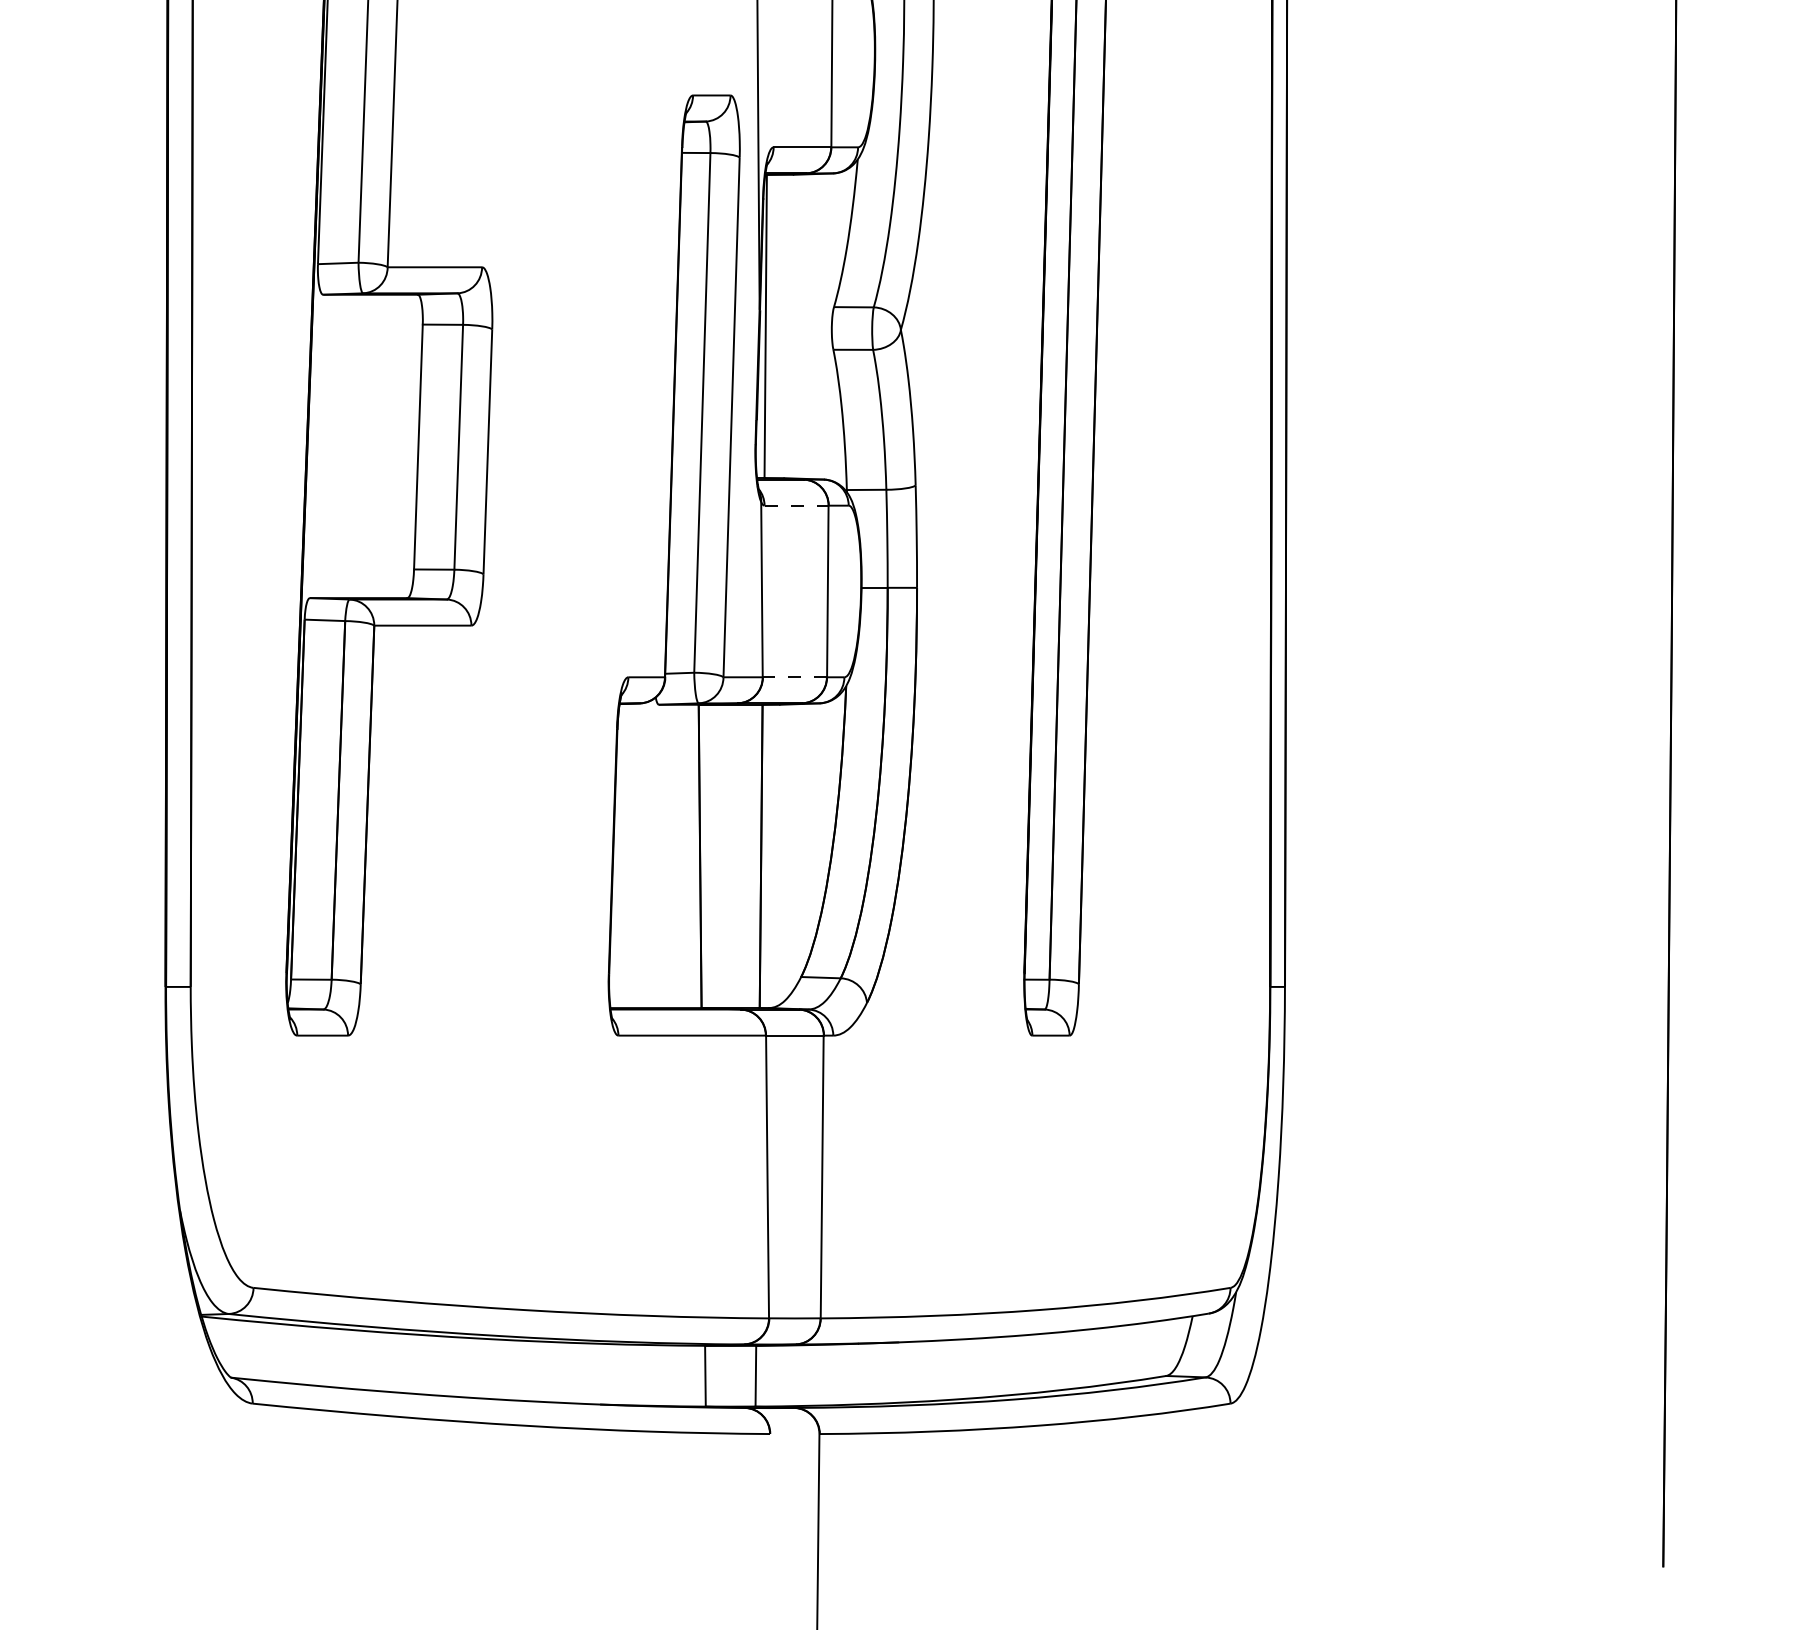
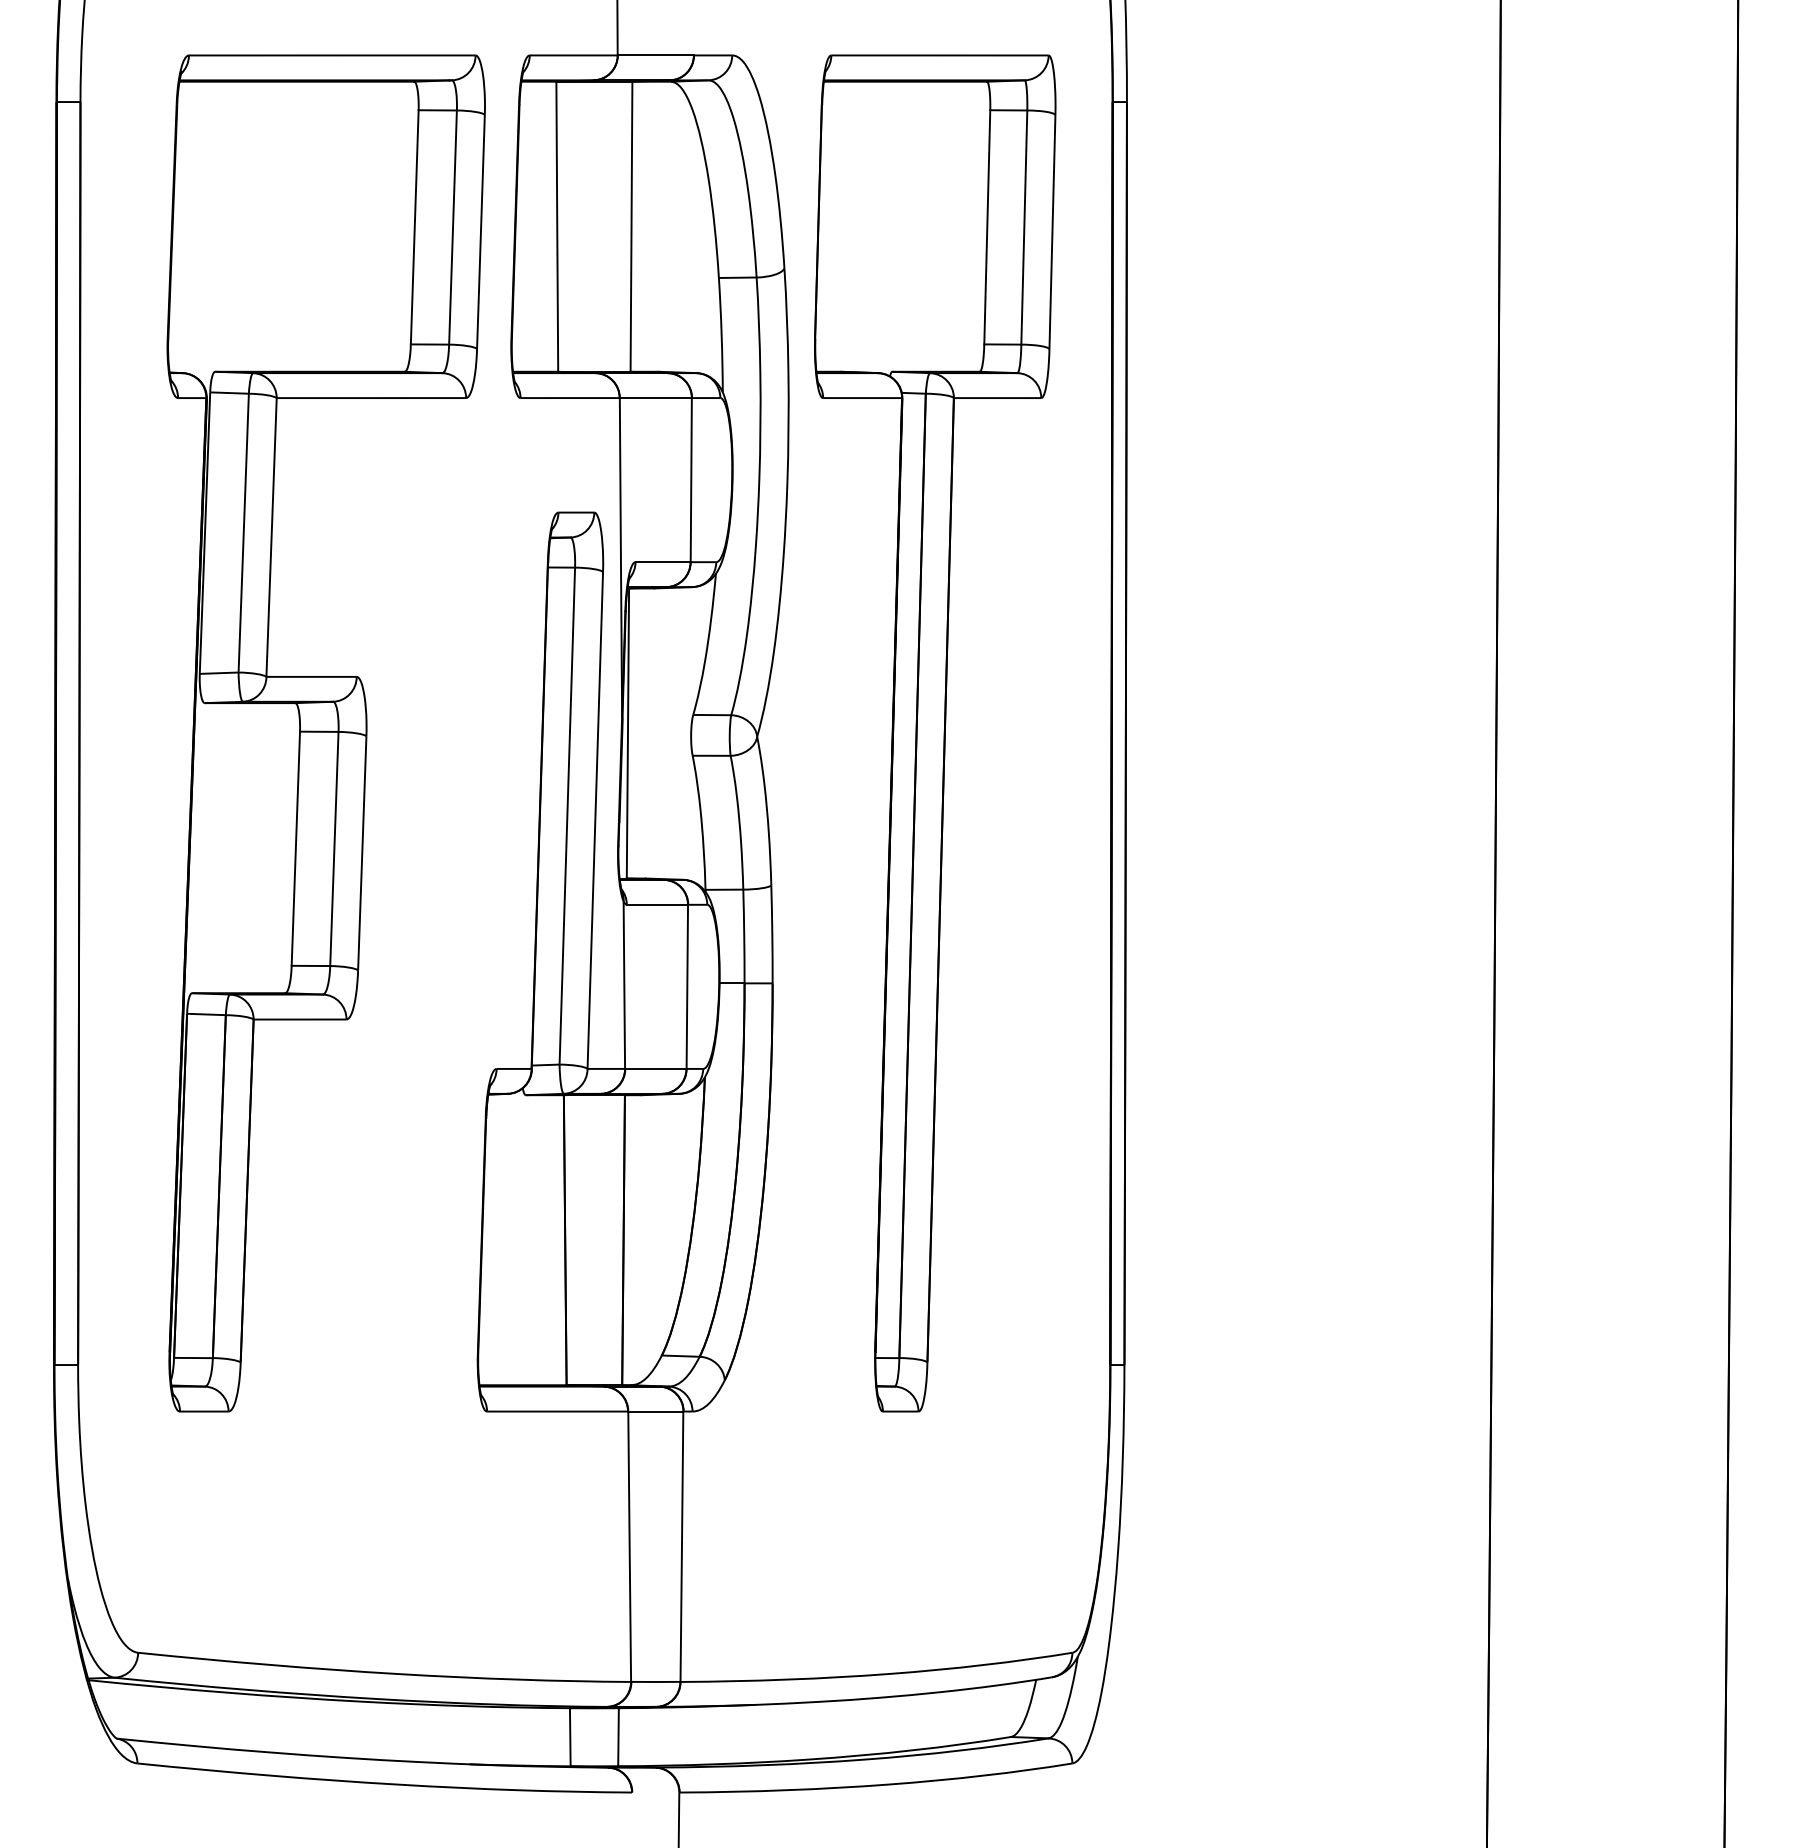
line: (796, 505) -> (657, 904), dashed -> solid
line: (794, 676) -> (655, 1068), dashed -> solid

